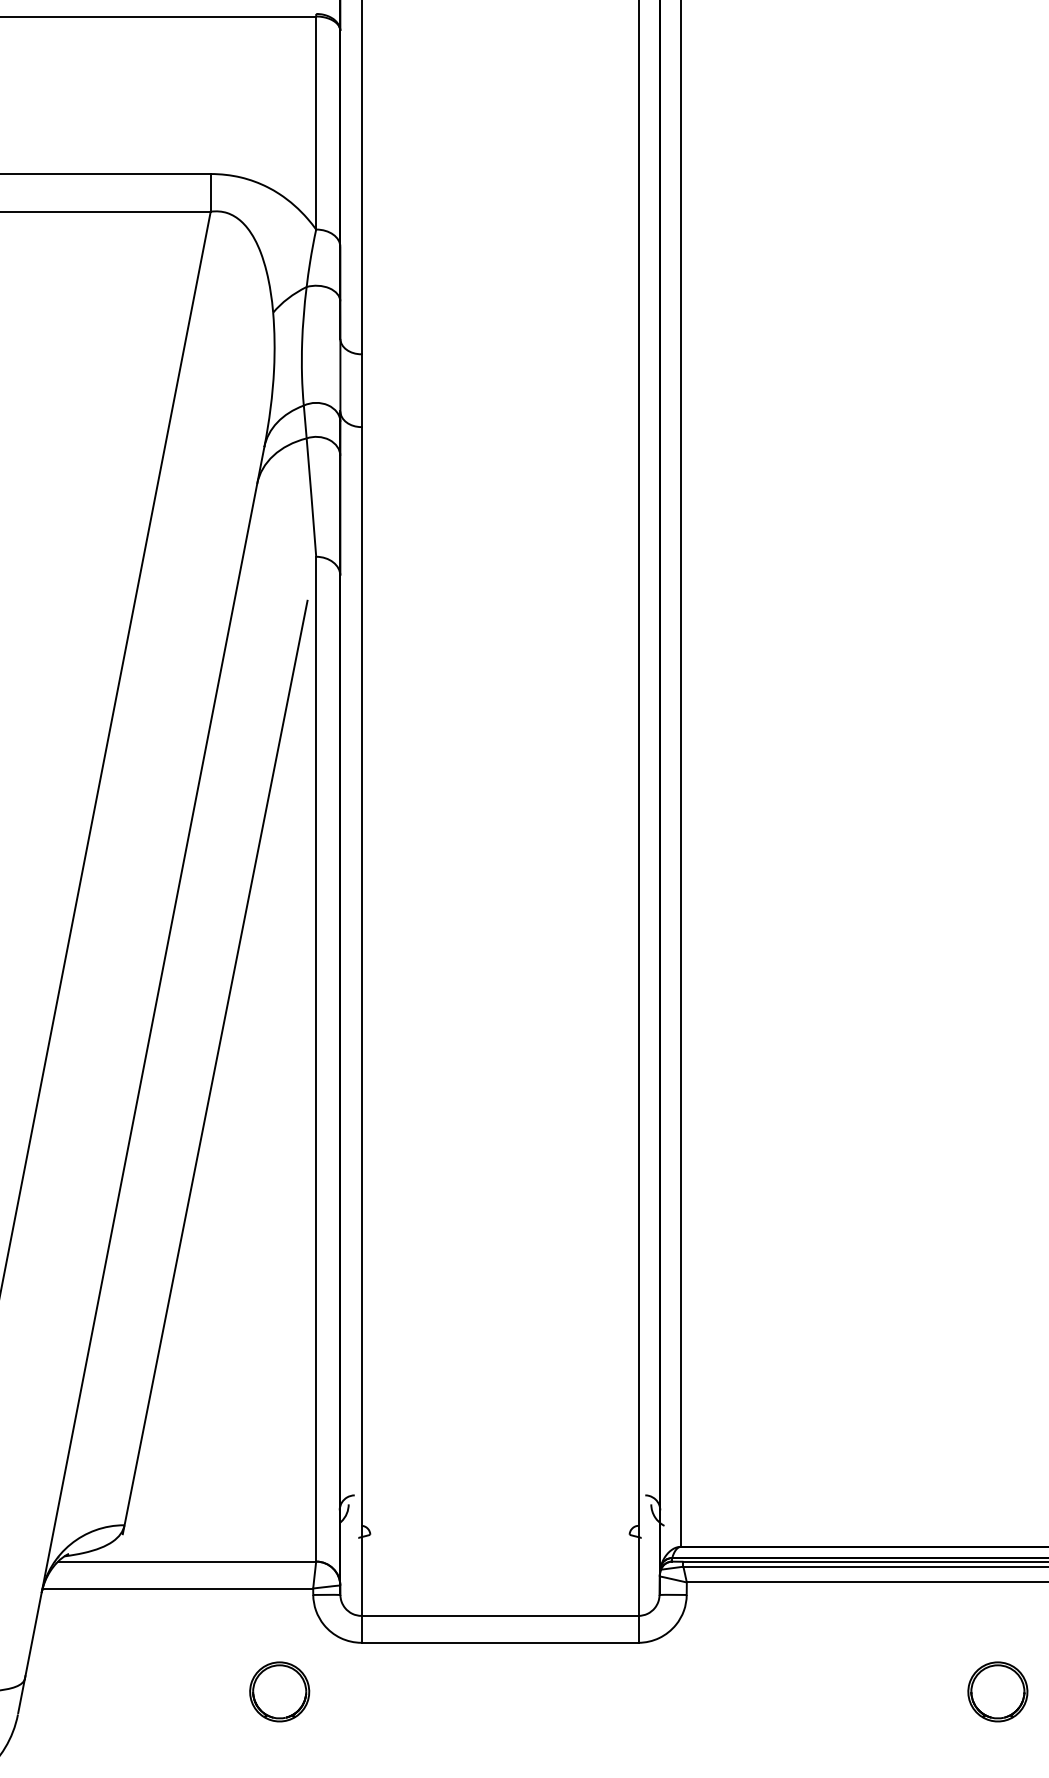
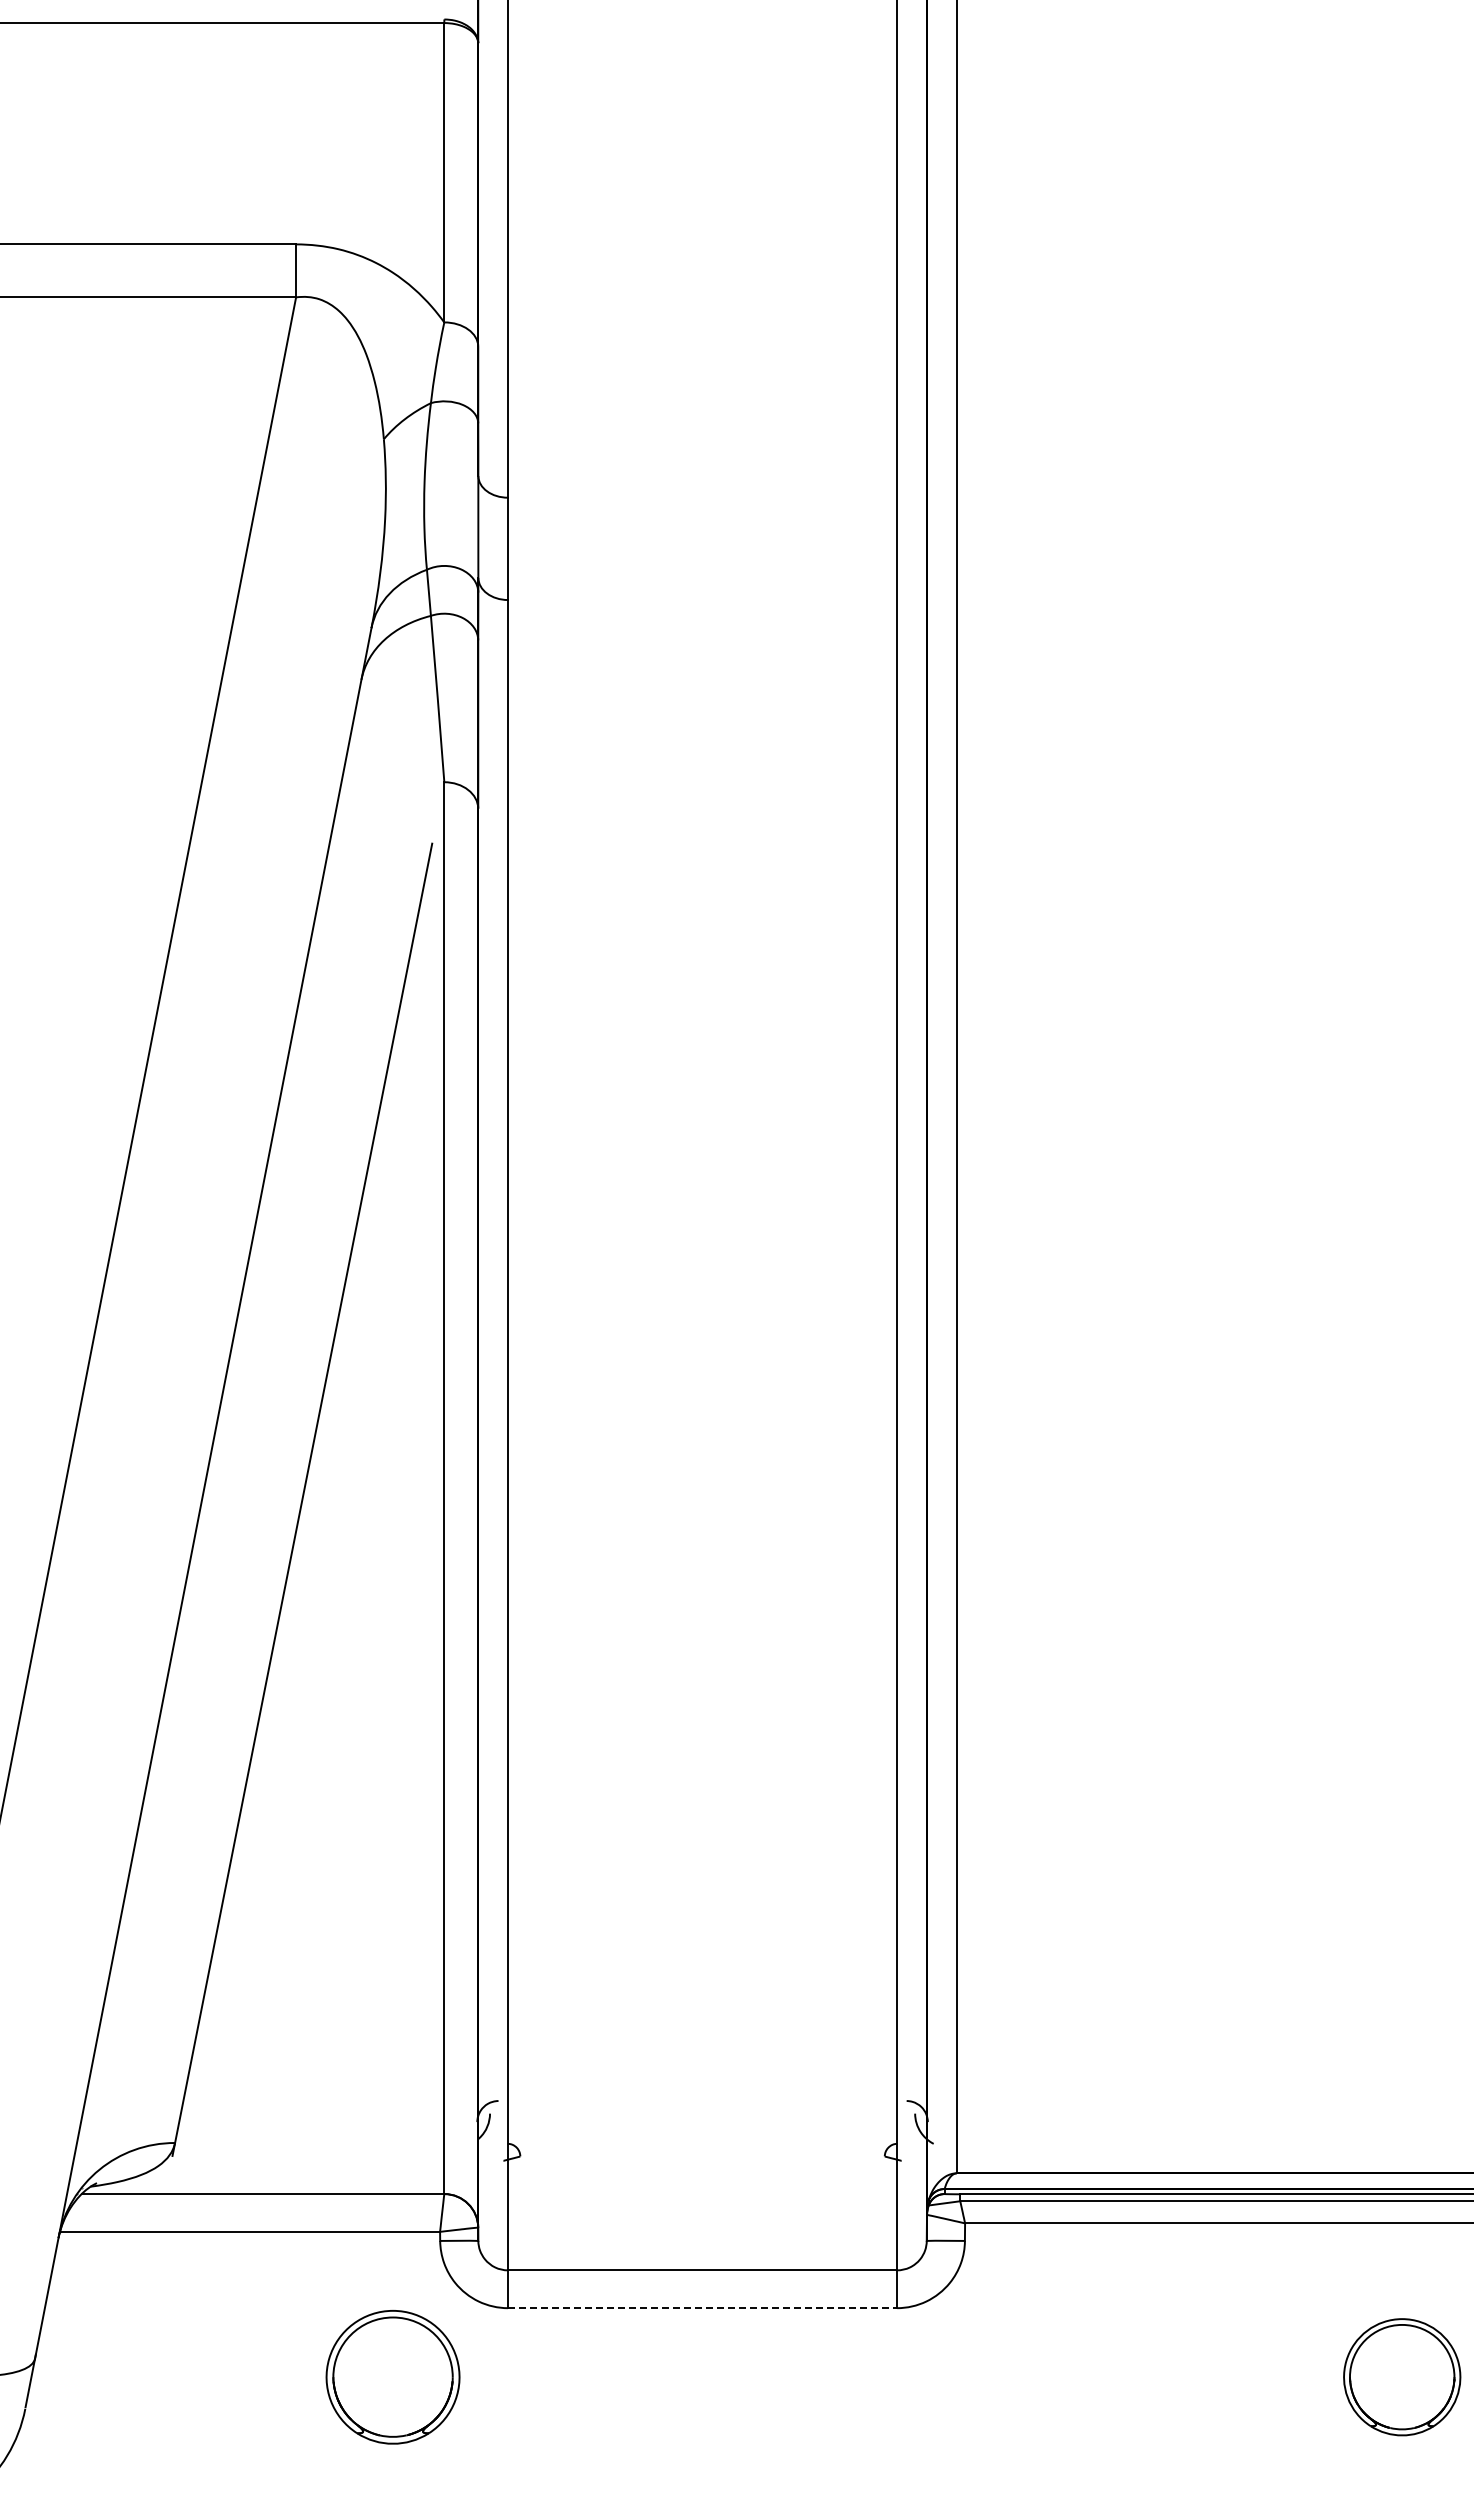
line: (499, 1643) -> (702, 2308), solid -> dashed
part: (279, 1691) -> (392, 2376), size x1.6
part: (997, 1691) -> (1401, 2376), size x1.4

